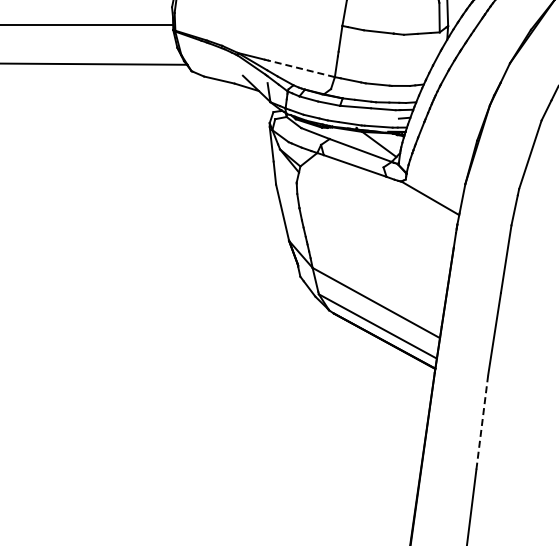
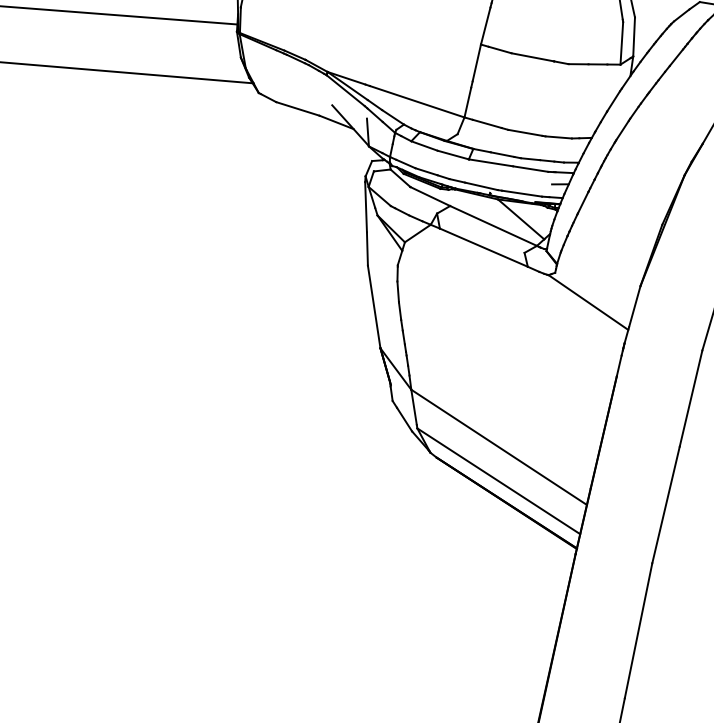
line: (301, 68) -> (417, 101), dashed -> solid
line: (482, 422) -> (638, 631), dashed -> solid

